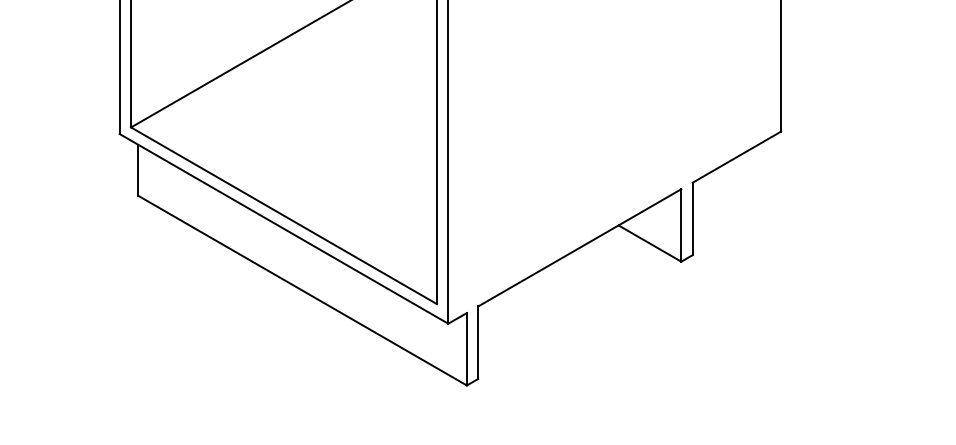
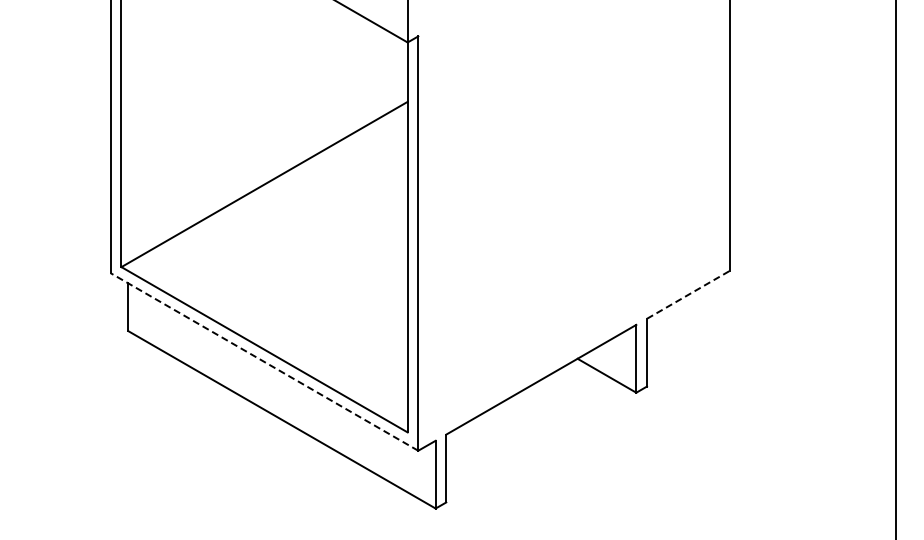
line: (737, 156) -> (688, 294), solid -> dashed
line: (283, 229) -> (264, 362), solid -> dashed

